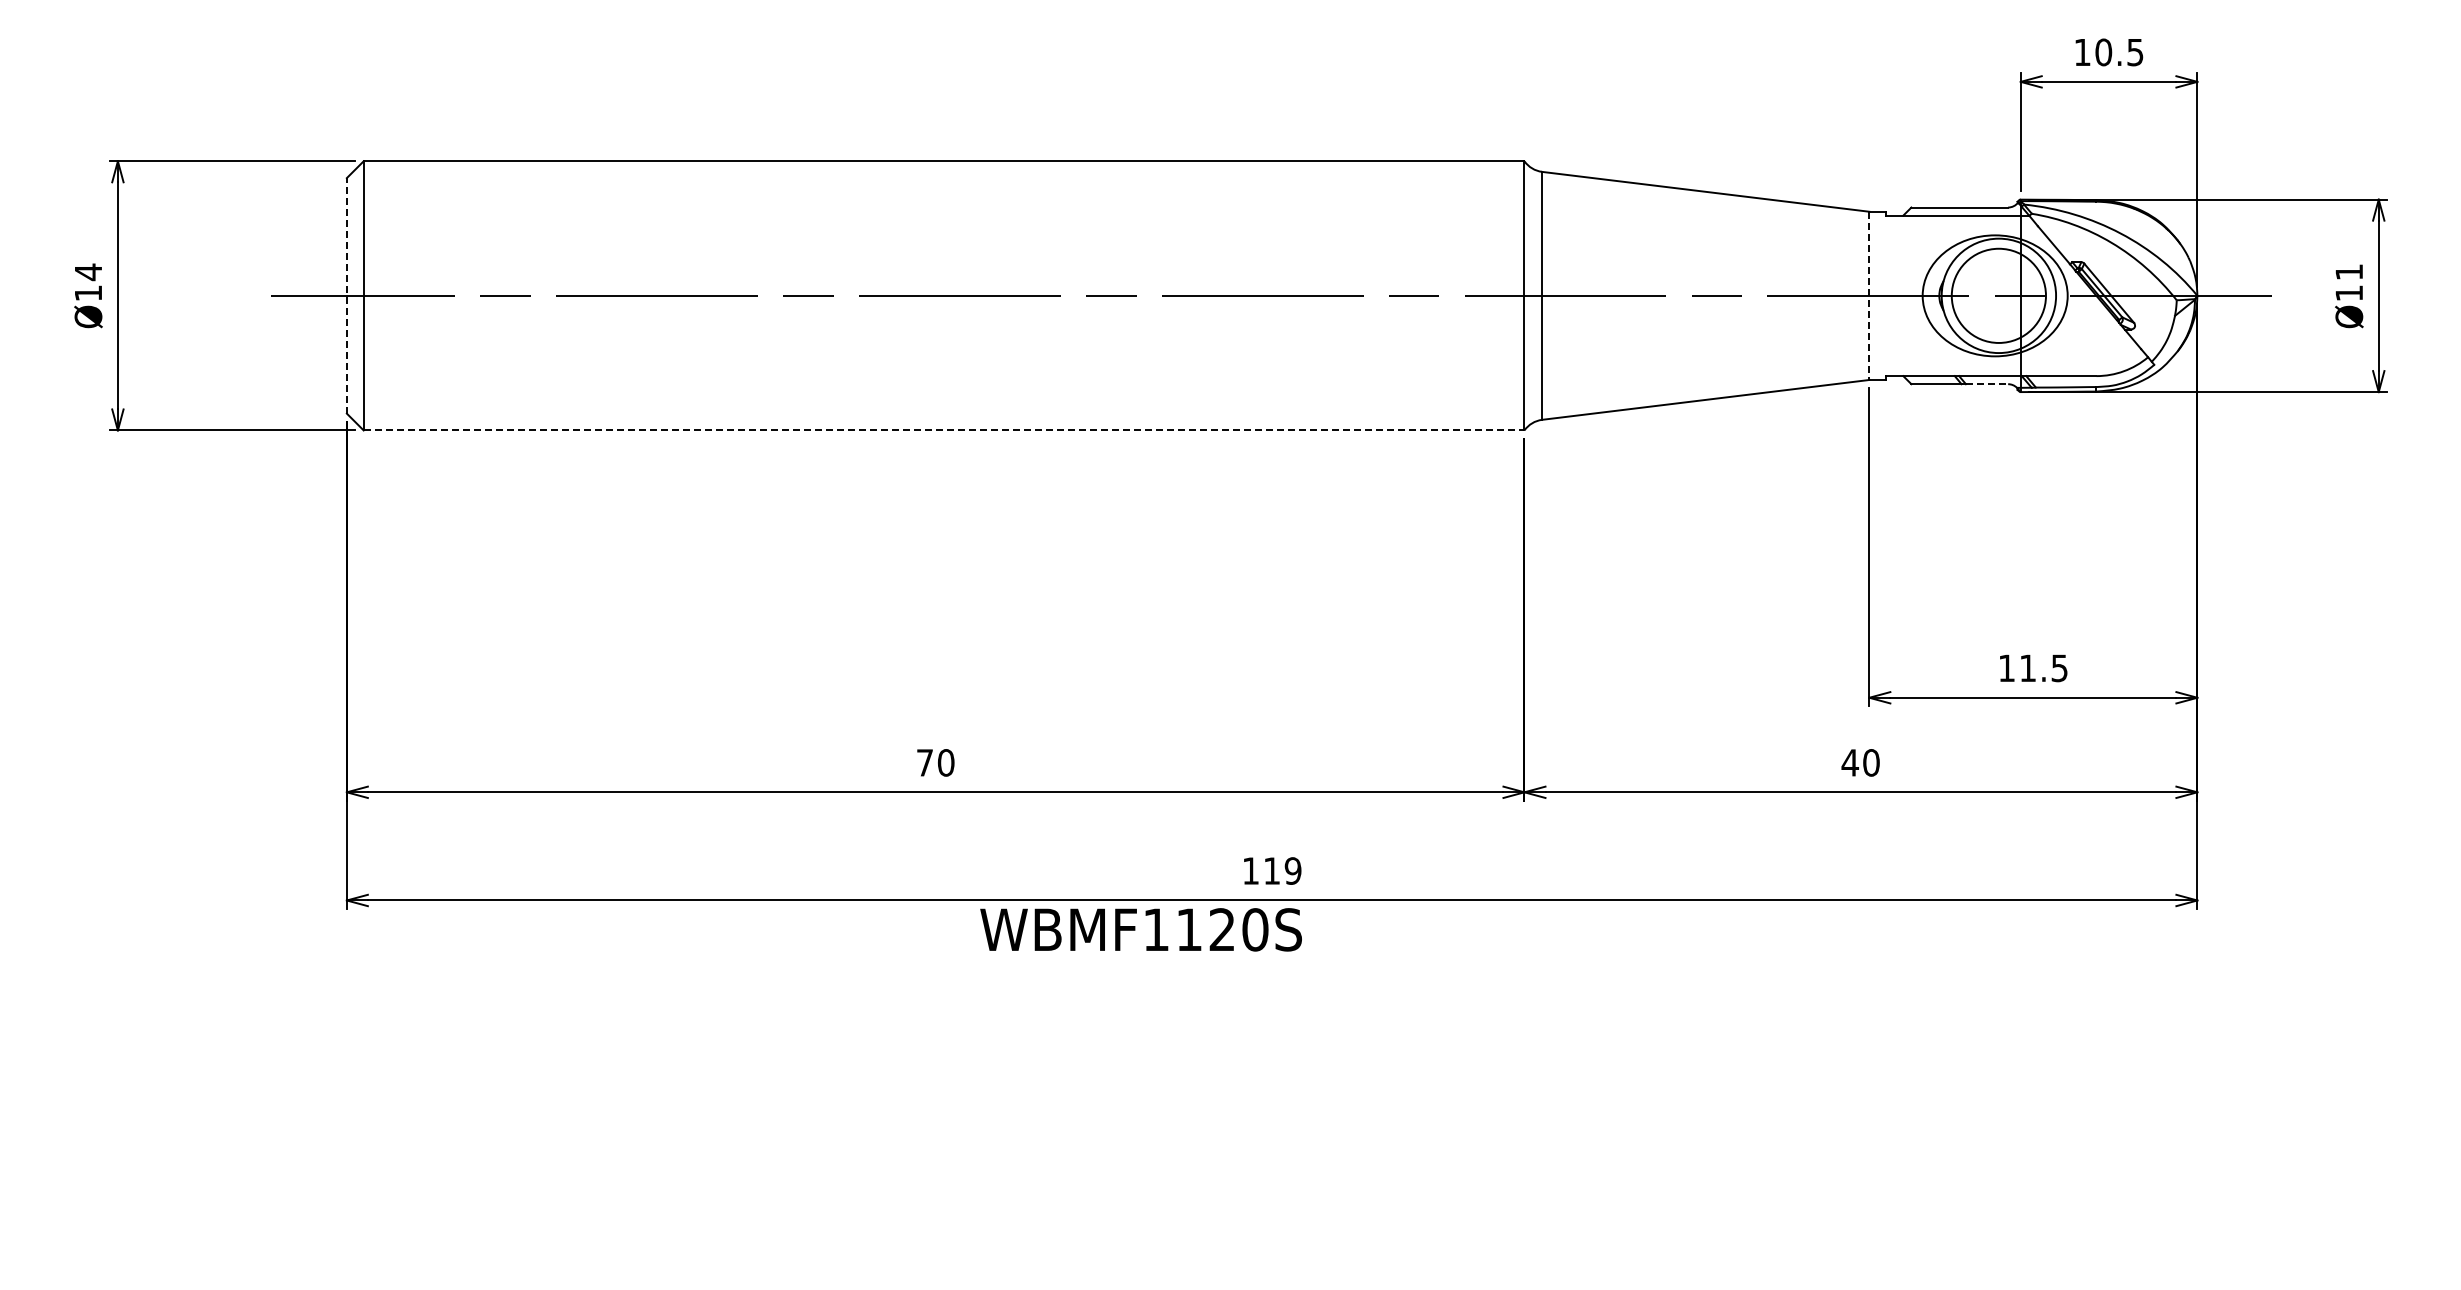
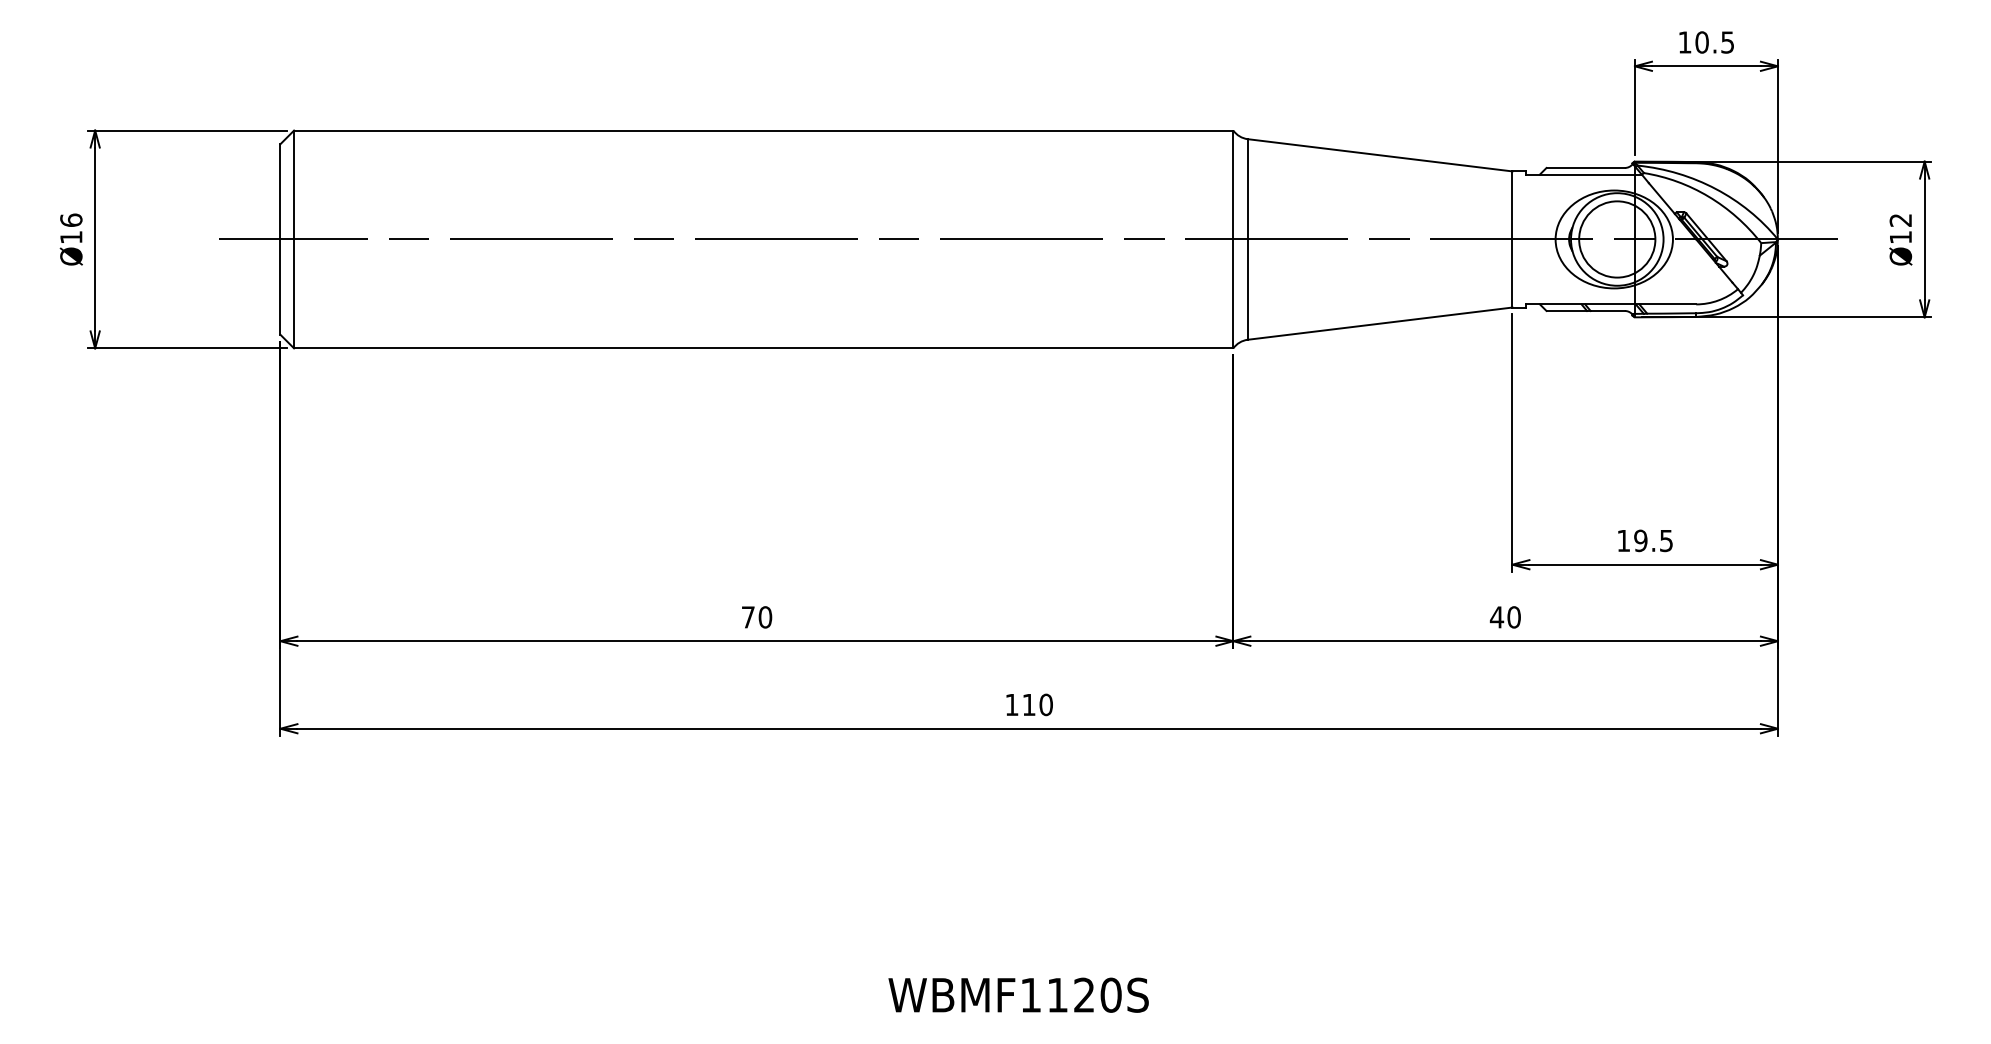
text: (88, 272) -> (71, 220), Ø14 -> Ø16
text: (2348, 272) -> (1900, 220), Ø11 -> Ø12
line: (346, 295) -> (280, 239), dashed -> solid
line: (1869, 296) -> (1512, 239), dashed -> solid
line: (1987, 384) -> (1608, 311), dashed -> solid
line: (944, 430) -> (764, 348), dashed -> solid
text: (2027, 668) -> (1640, 541), 11.5 -> 19.5
text: (1292, 870) -> (1045, 704), 119 -> 110
text: (1140, 929) -> (1018, 994), moved

